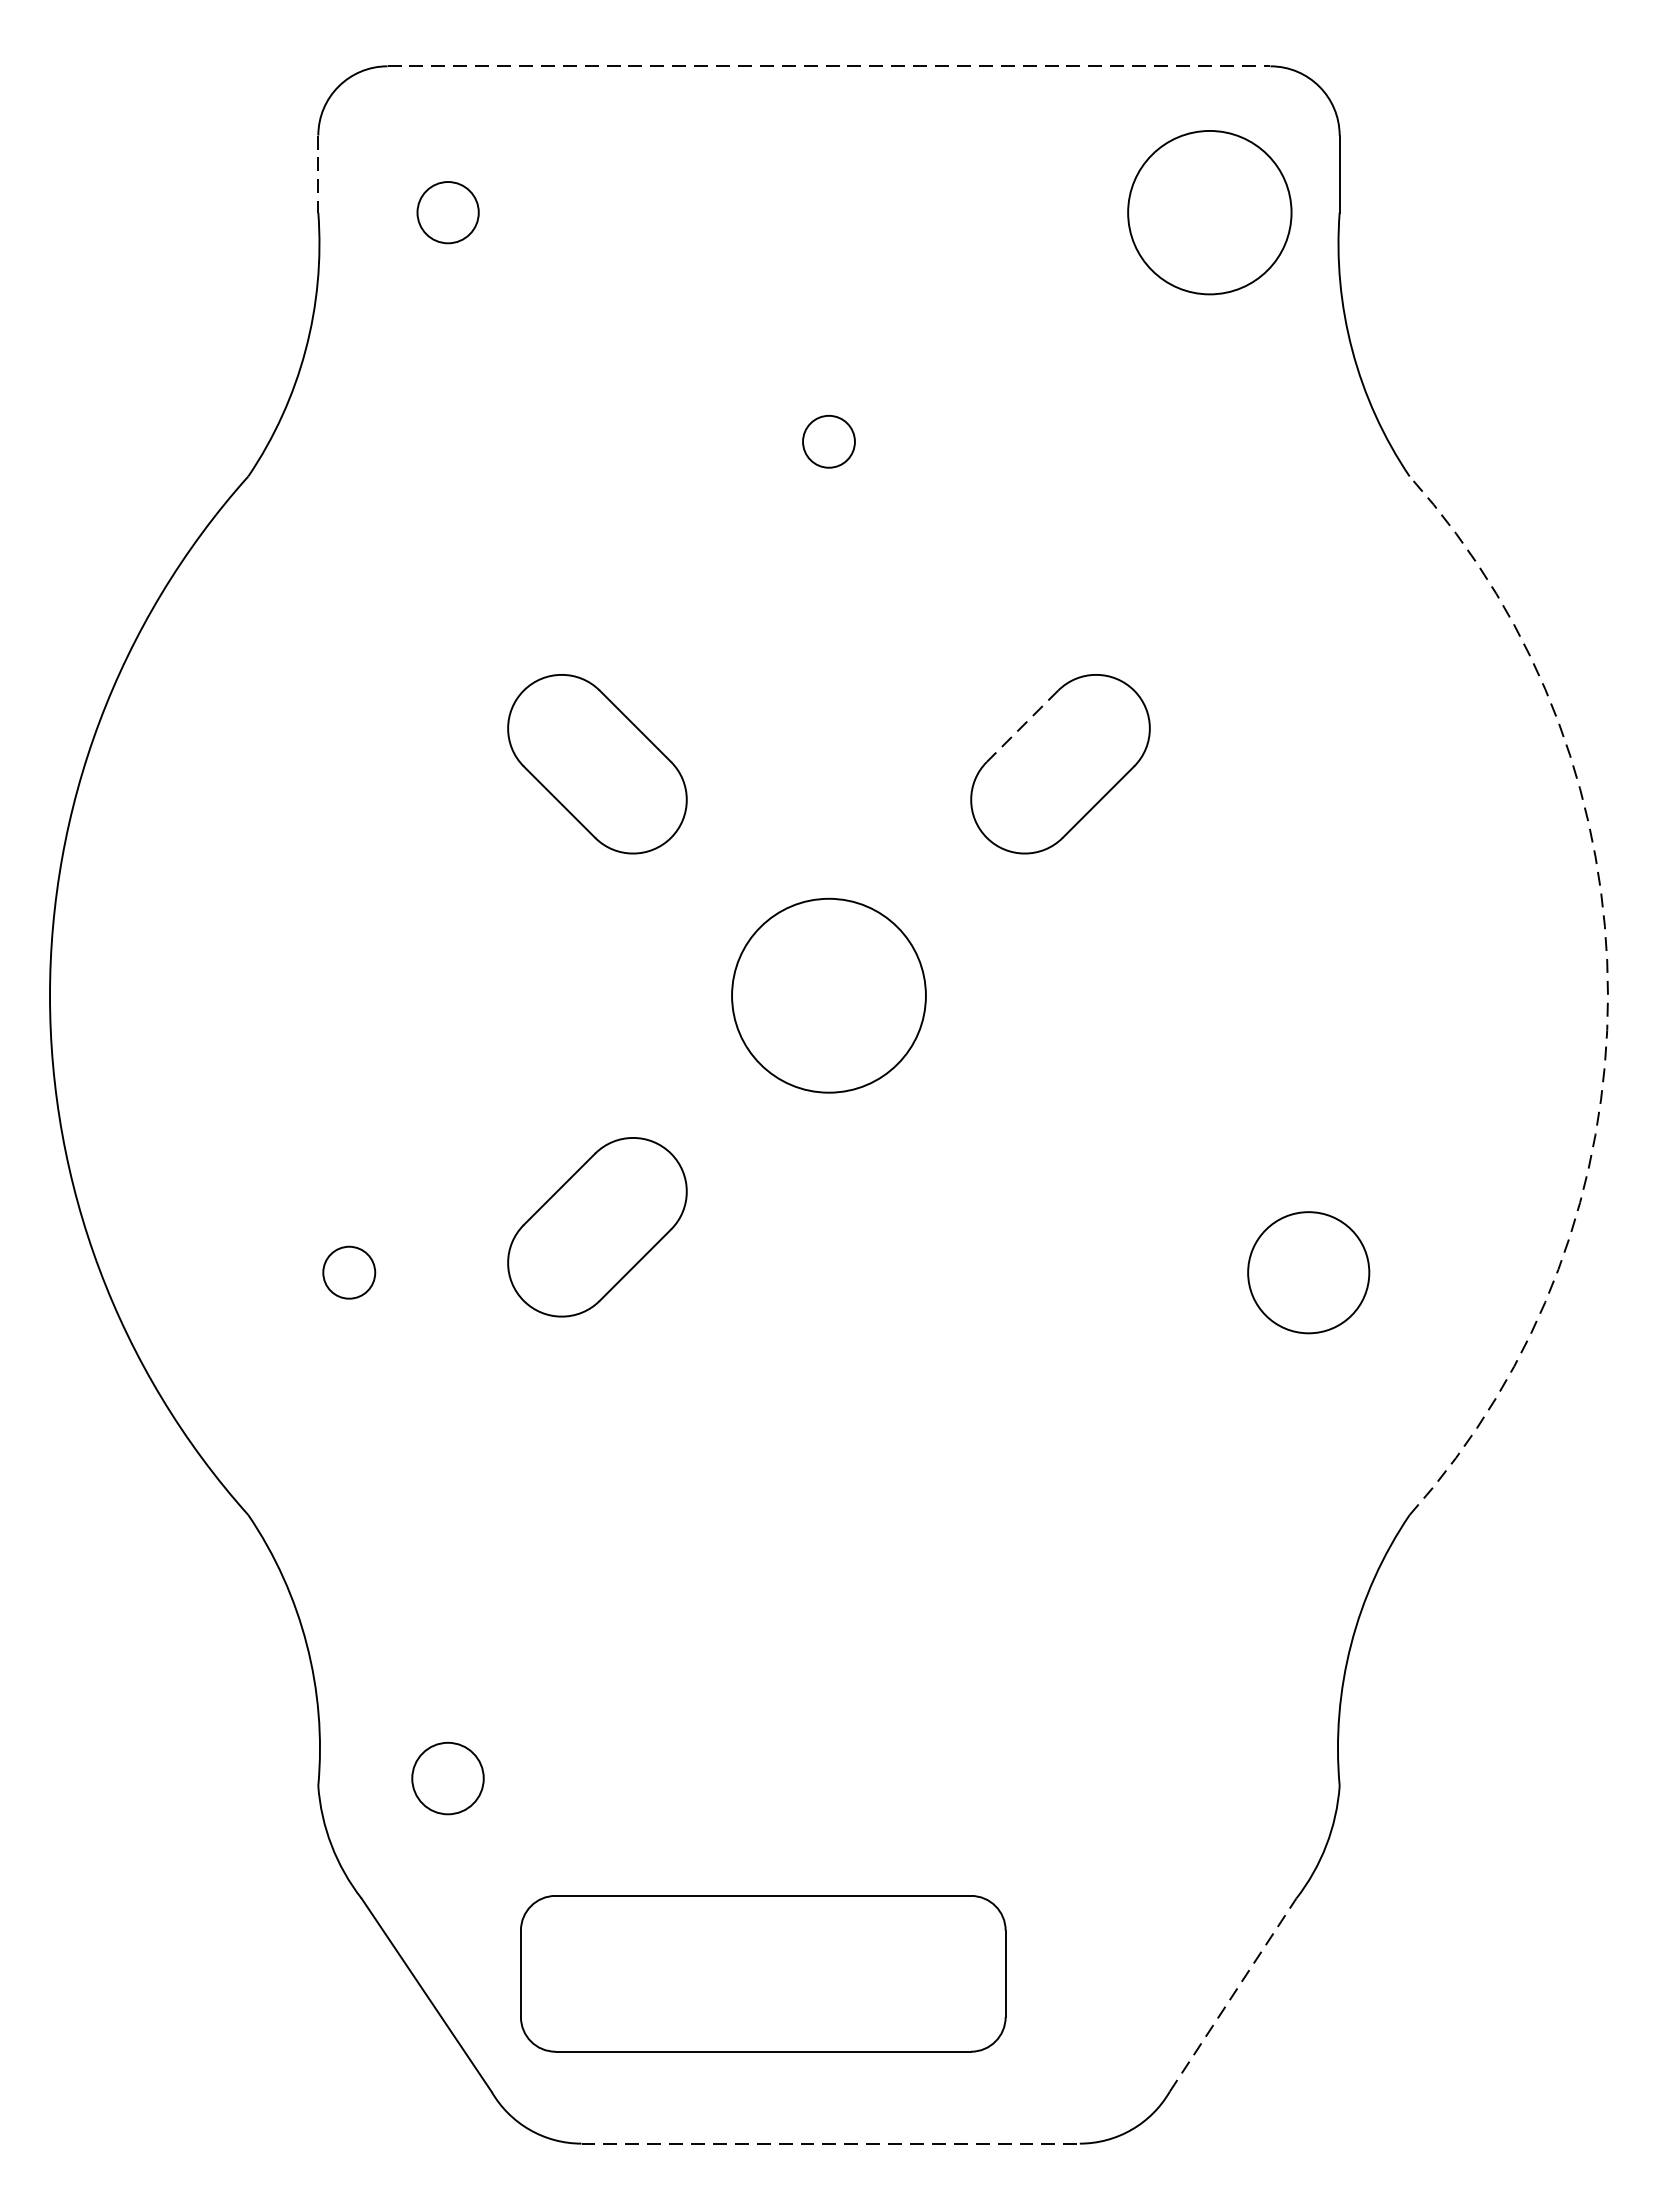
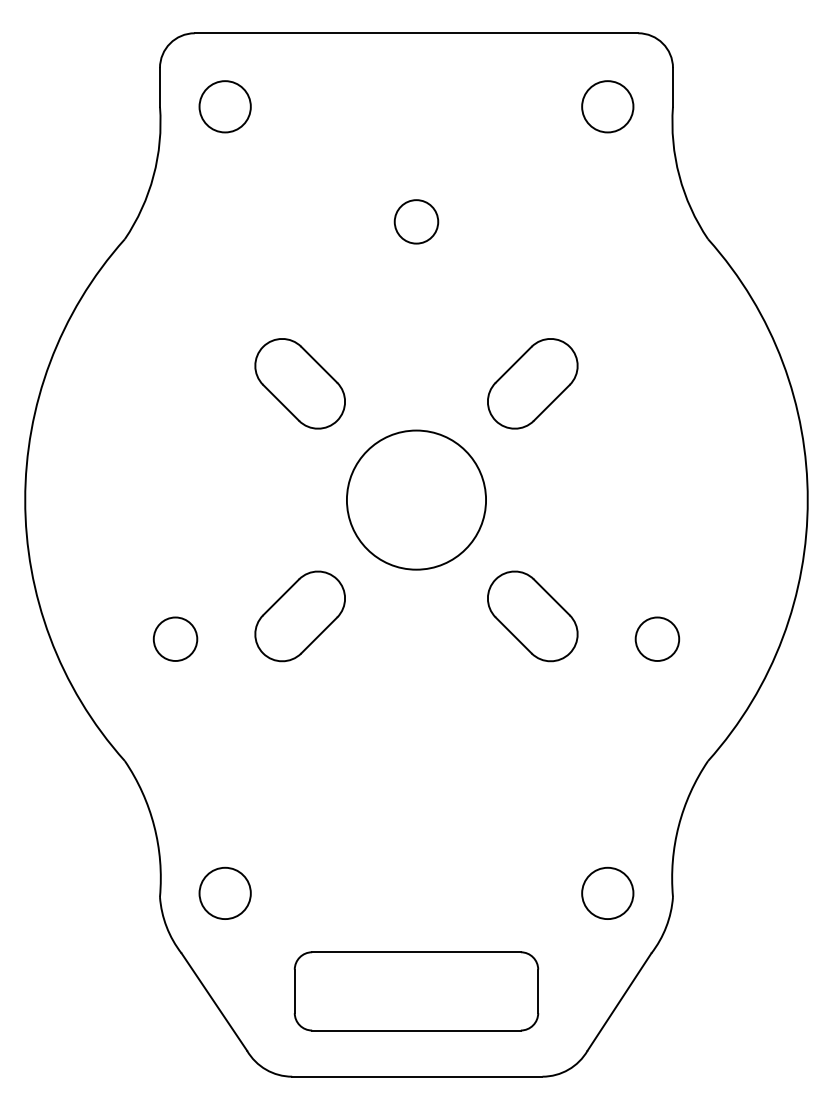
line: (829, 66) -> (416, 33), dashed -> solid
line: (317, 174) -> (159, 87), dashed -> solid
circle: (446, 212) -> (224, 106), size x1.67
circle: (1209, 212) -> (607, 106), size x0.62
circle: (829, 441) -> (416, 221), size x1.67
line: (1022, 727) -> (513, 365), dashed -> solid
circle: (829, 994) -> (416, 499), size x1.43
arc: (1607, 996) -> (807, 500), dashed -> solid
part: (1059, 1227) -> (532, 616), added
circle: (349, 1271) -> (175, 638), size x1.67
circle: (1308, 1271) -> (657, 638), size x0.71
circle: (446, 1776) -> (224, 892), size x1.43
circle: (1209, 1776) -> (607, 892), added
part: (763, 1974) -> (416, 991), moved
line: (1233, 1993) -> (619, 1001), dashed -> solid
line: (830, 2143) -> (417, 1076), dashed -> solid

